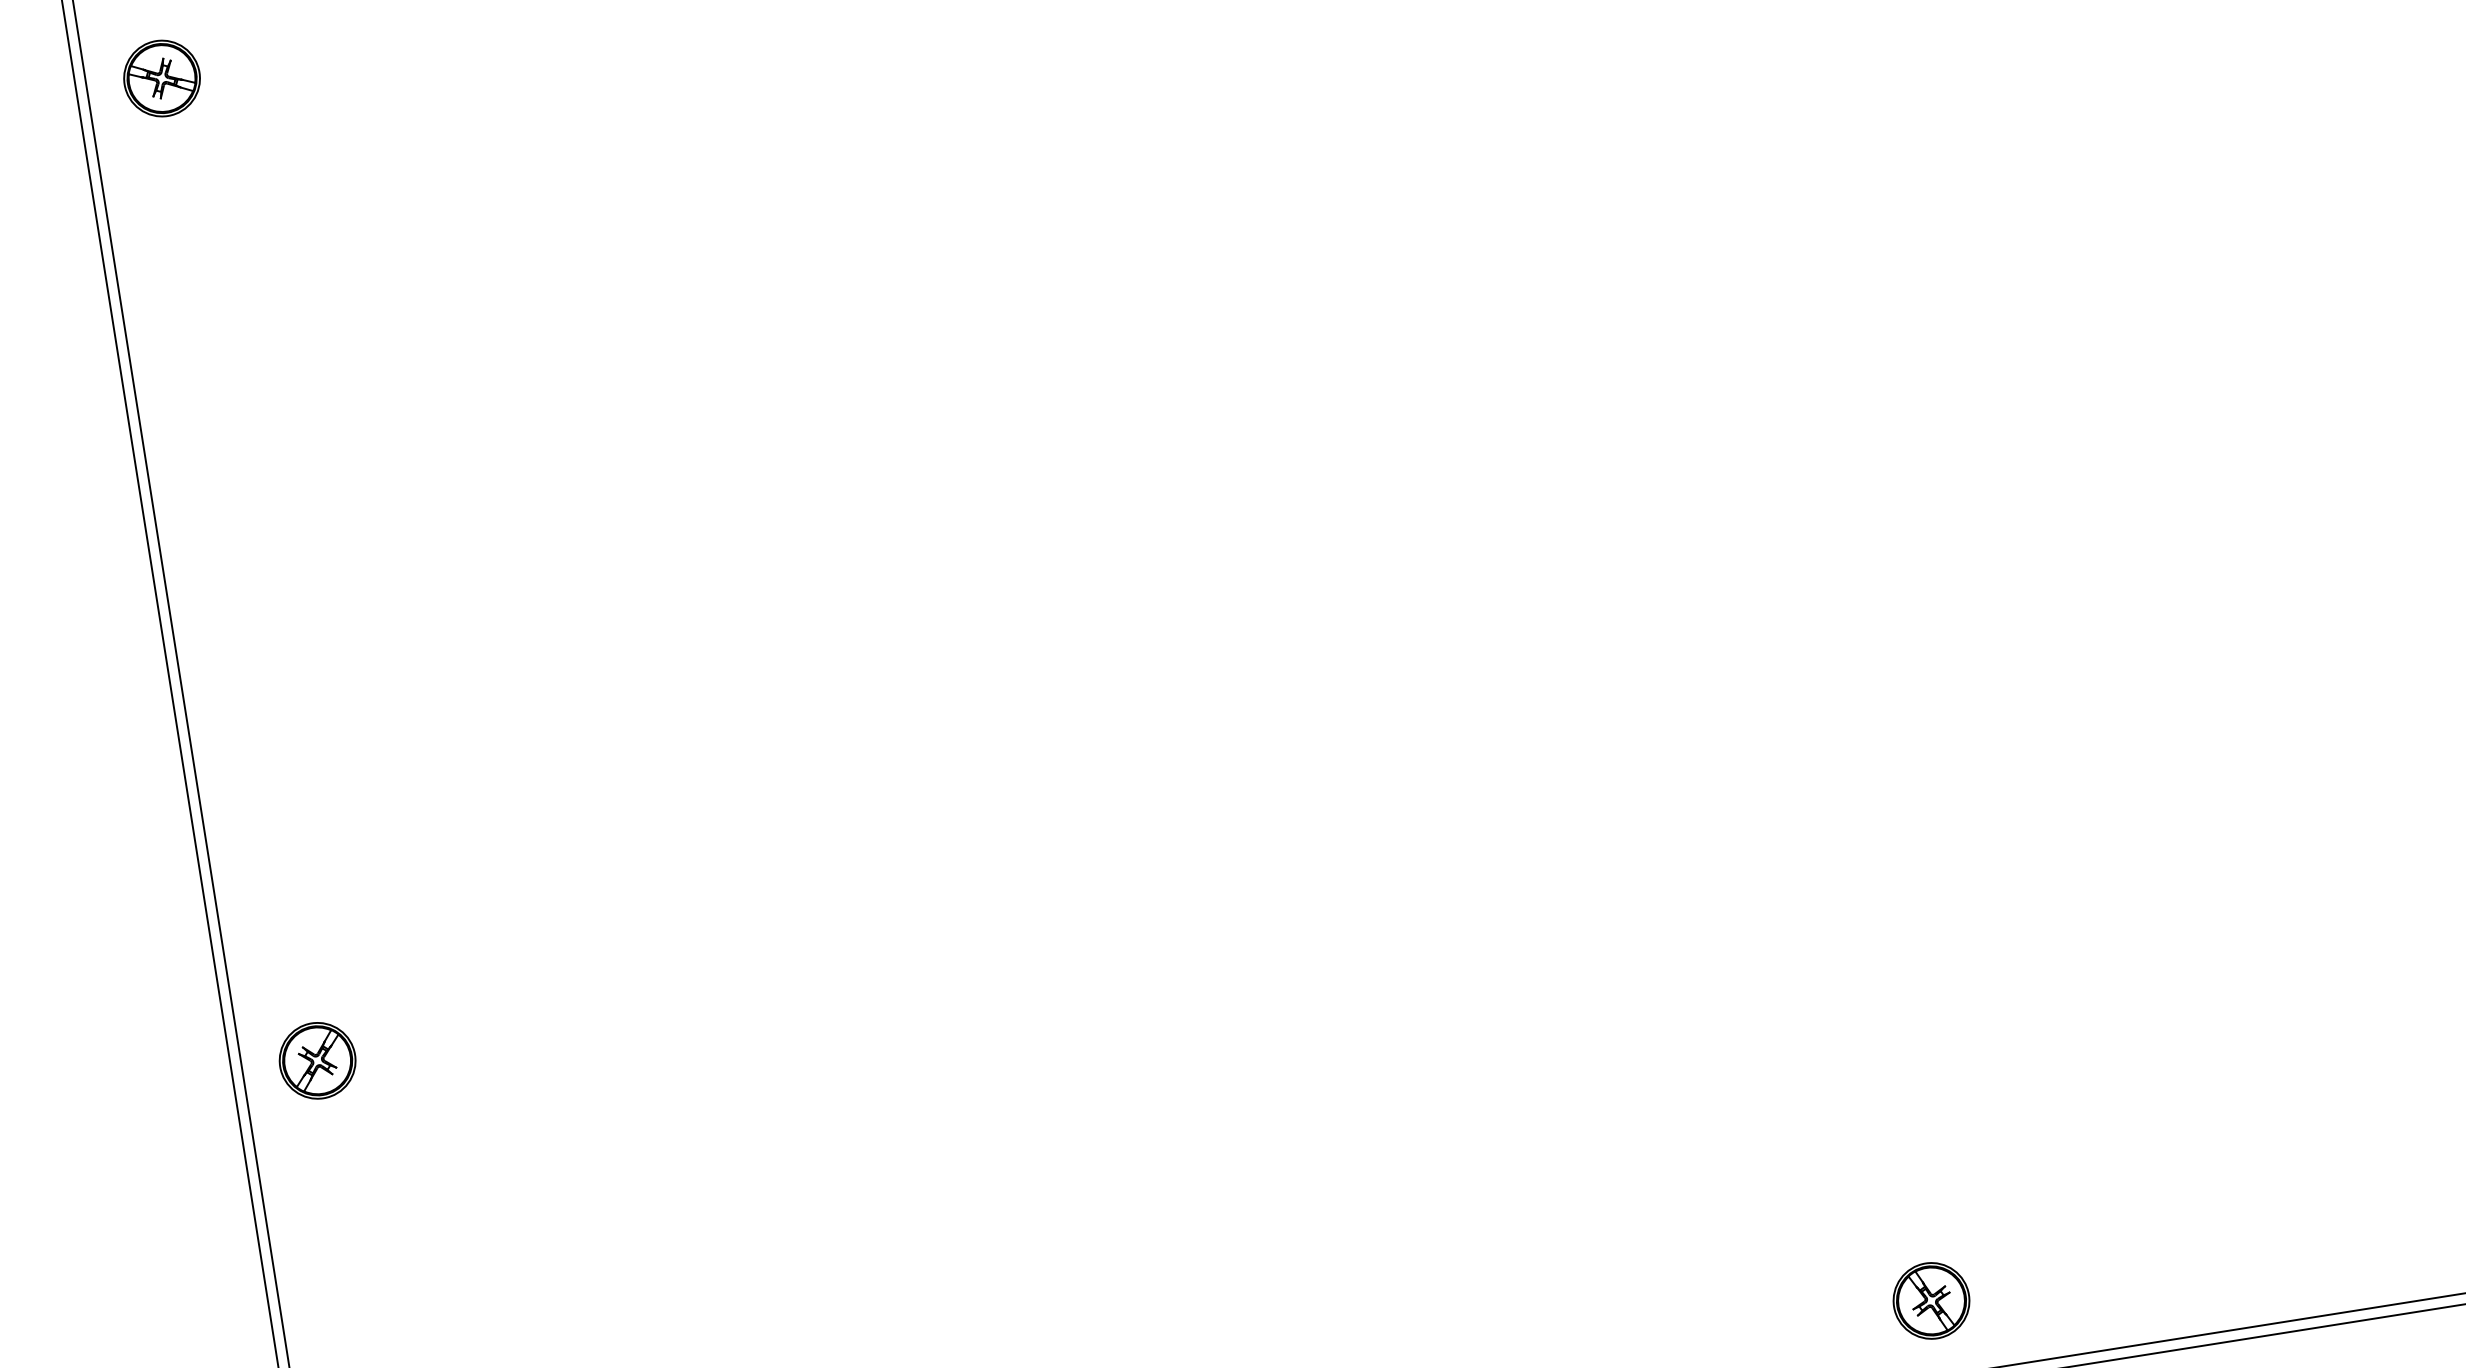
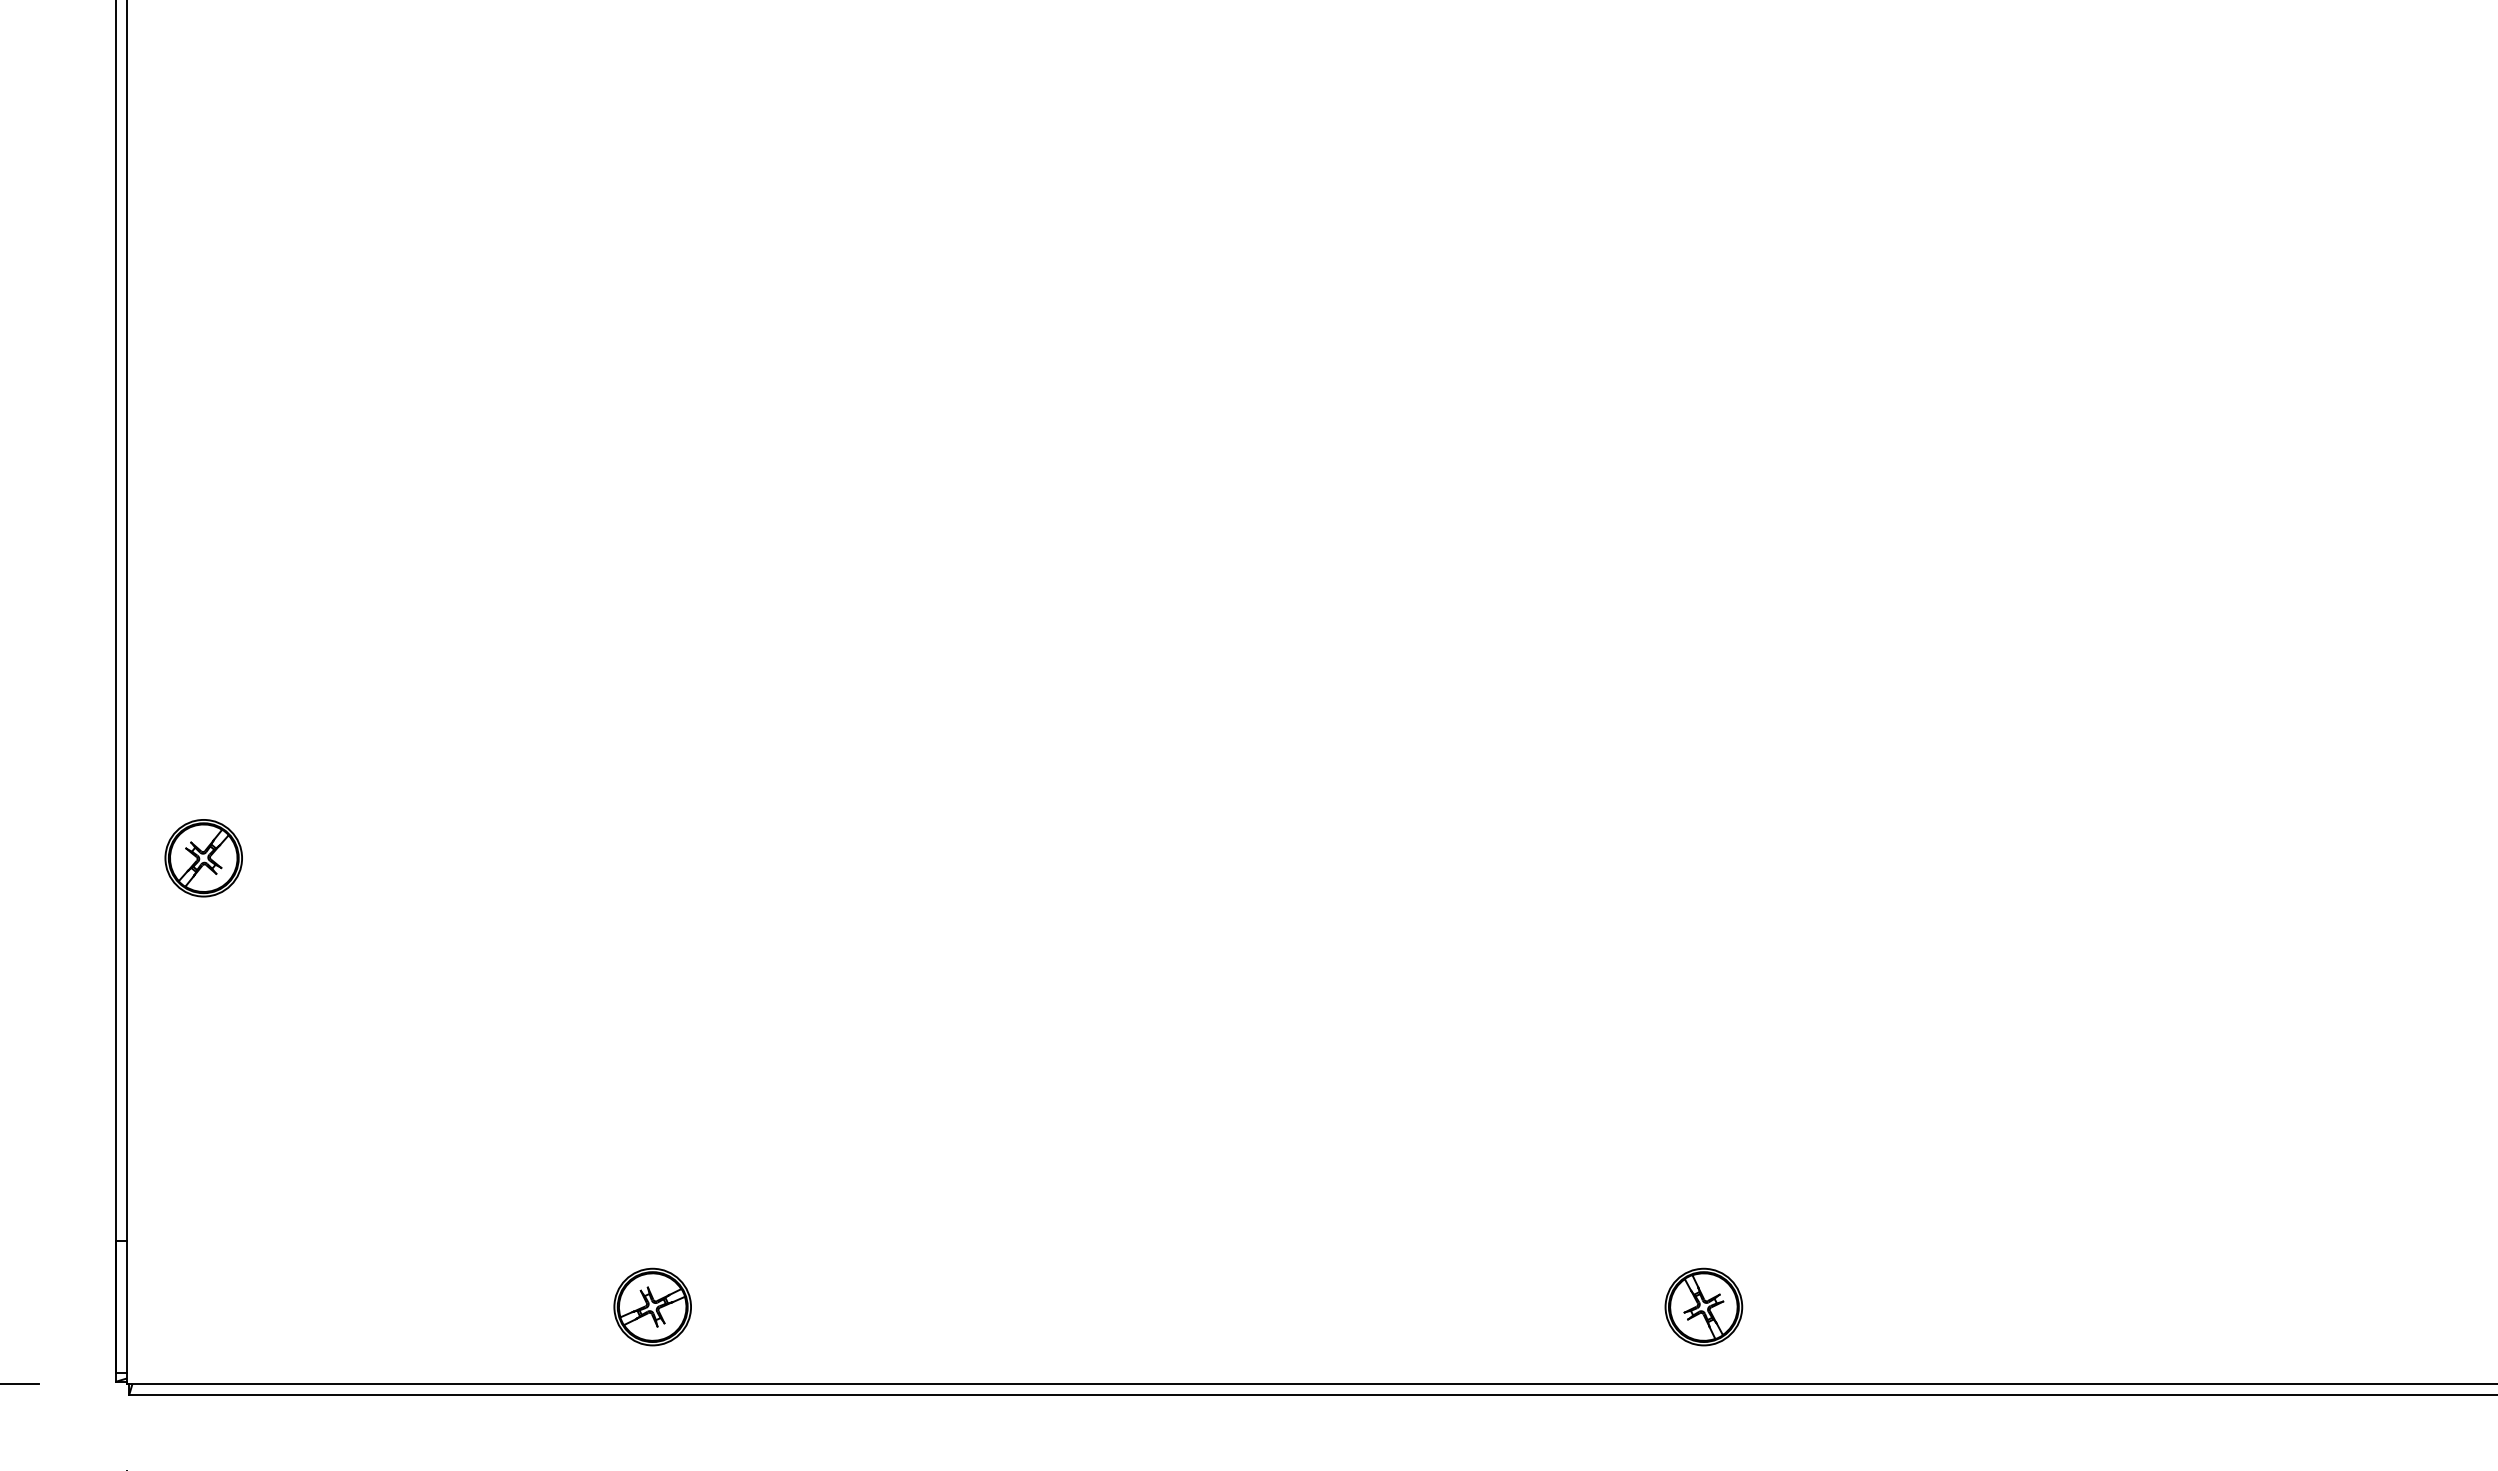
part: (317, 1061) -> (203, 858), moved
part: (1931, 1300) -> (1703, 1306), moved

